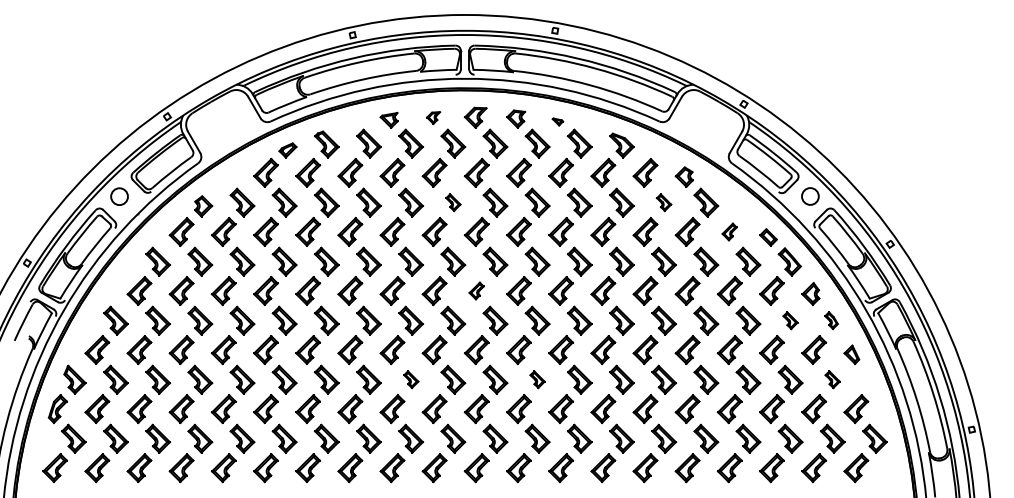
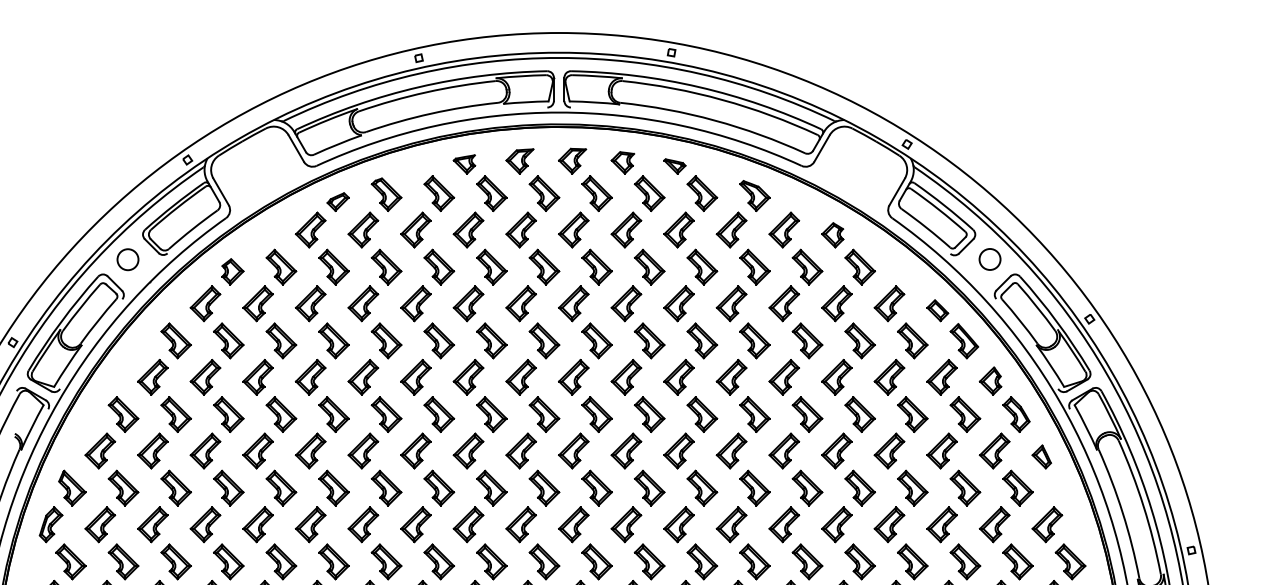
part: (433, 117) -> (519, 160), size x1.67
part: (557, 121) -> (674, 165), size x1.67
part: (453, 202) -> (544, 266), size x1.67
part: (663, 202) -> (806, 266), size x1.67
part: (729, 231) -> (889, 303), size x1.67
part: (476, 290) -> (573, 376), size x1.67
part: (790, 320) -> (965, 414), size x1.67
part: (831, 320) -> (1016, 414), size x1.67
part: (411, 379) -> (492, 487), size x1.67
part: (537, 379) -> (649, 487), size x1.67
part: (832, 379) -> (1017, 487), size x1.67

